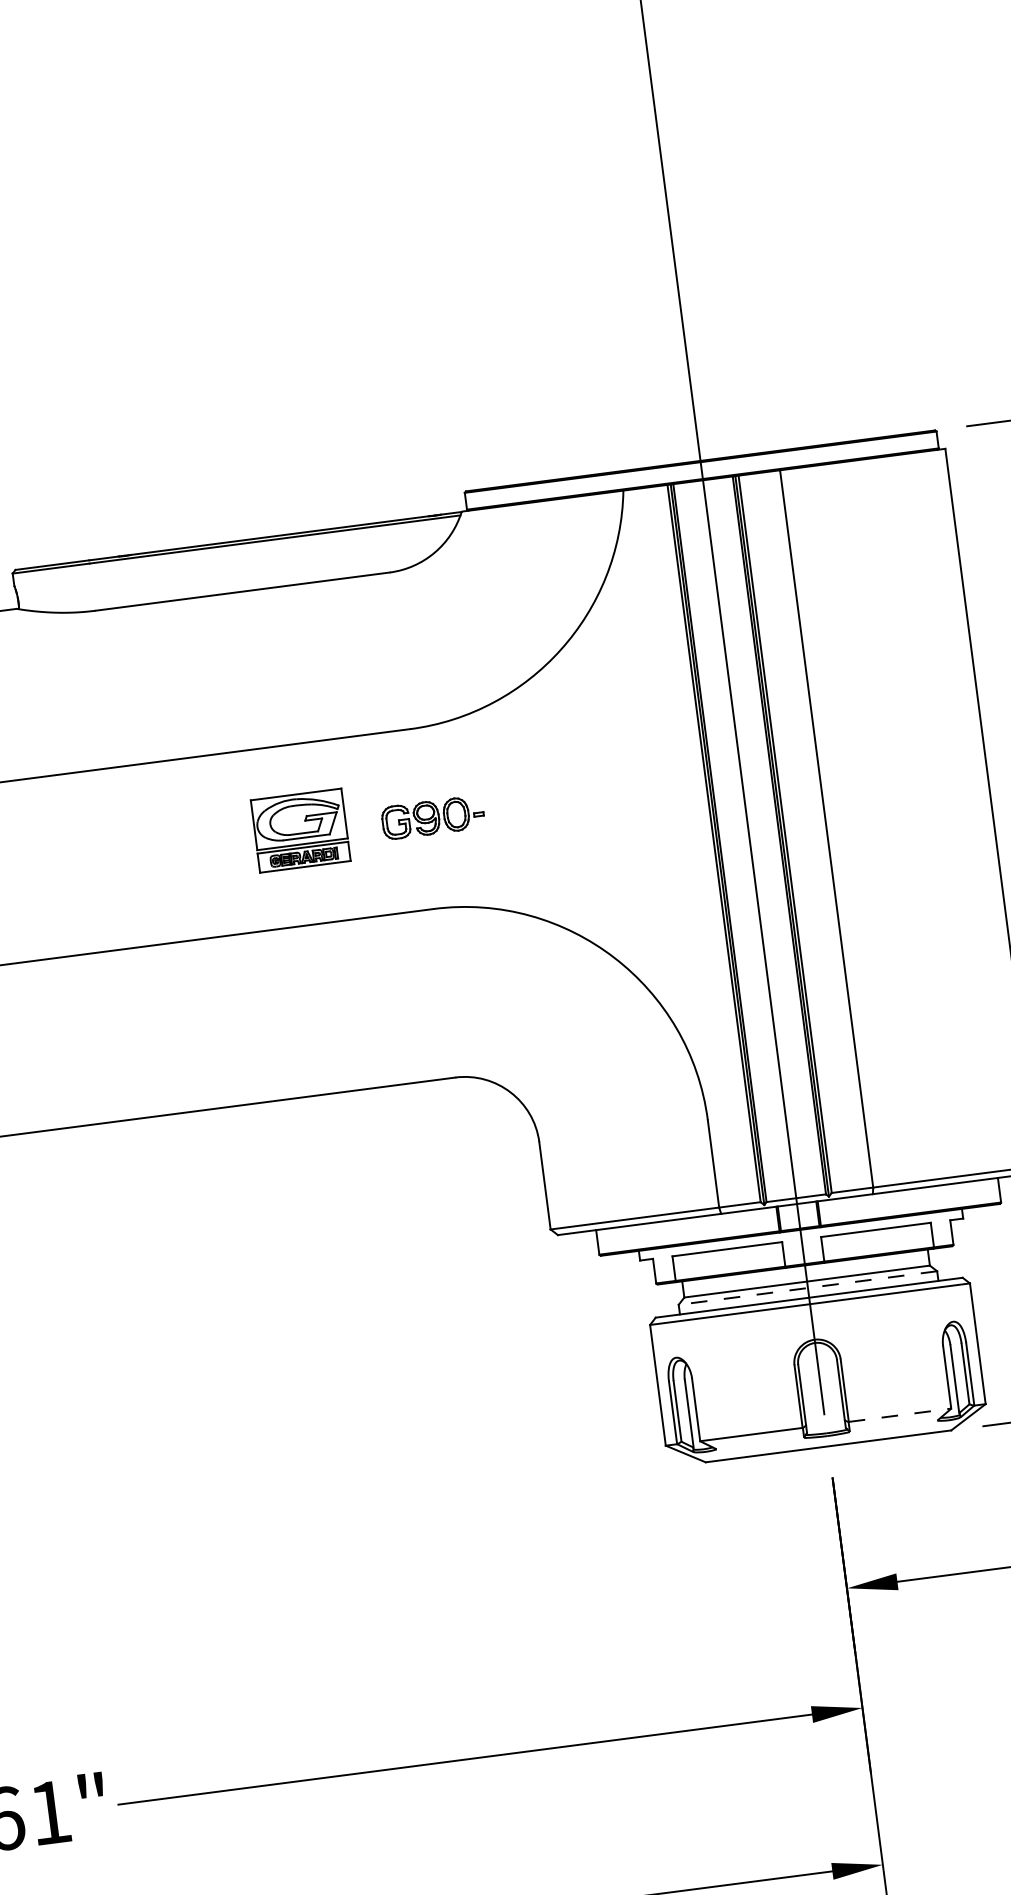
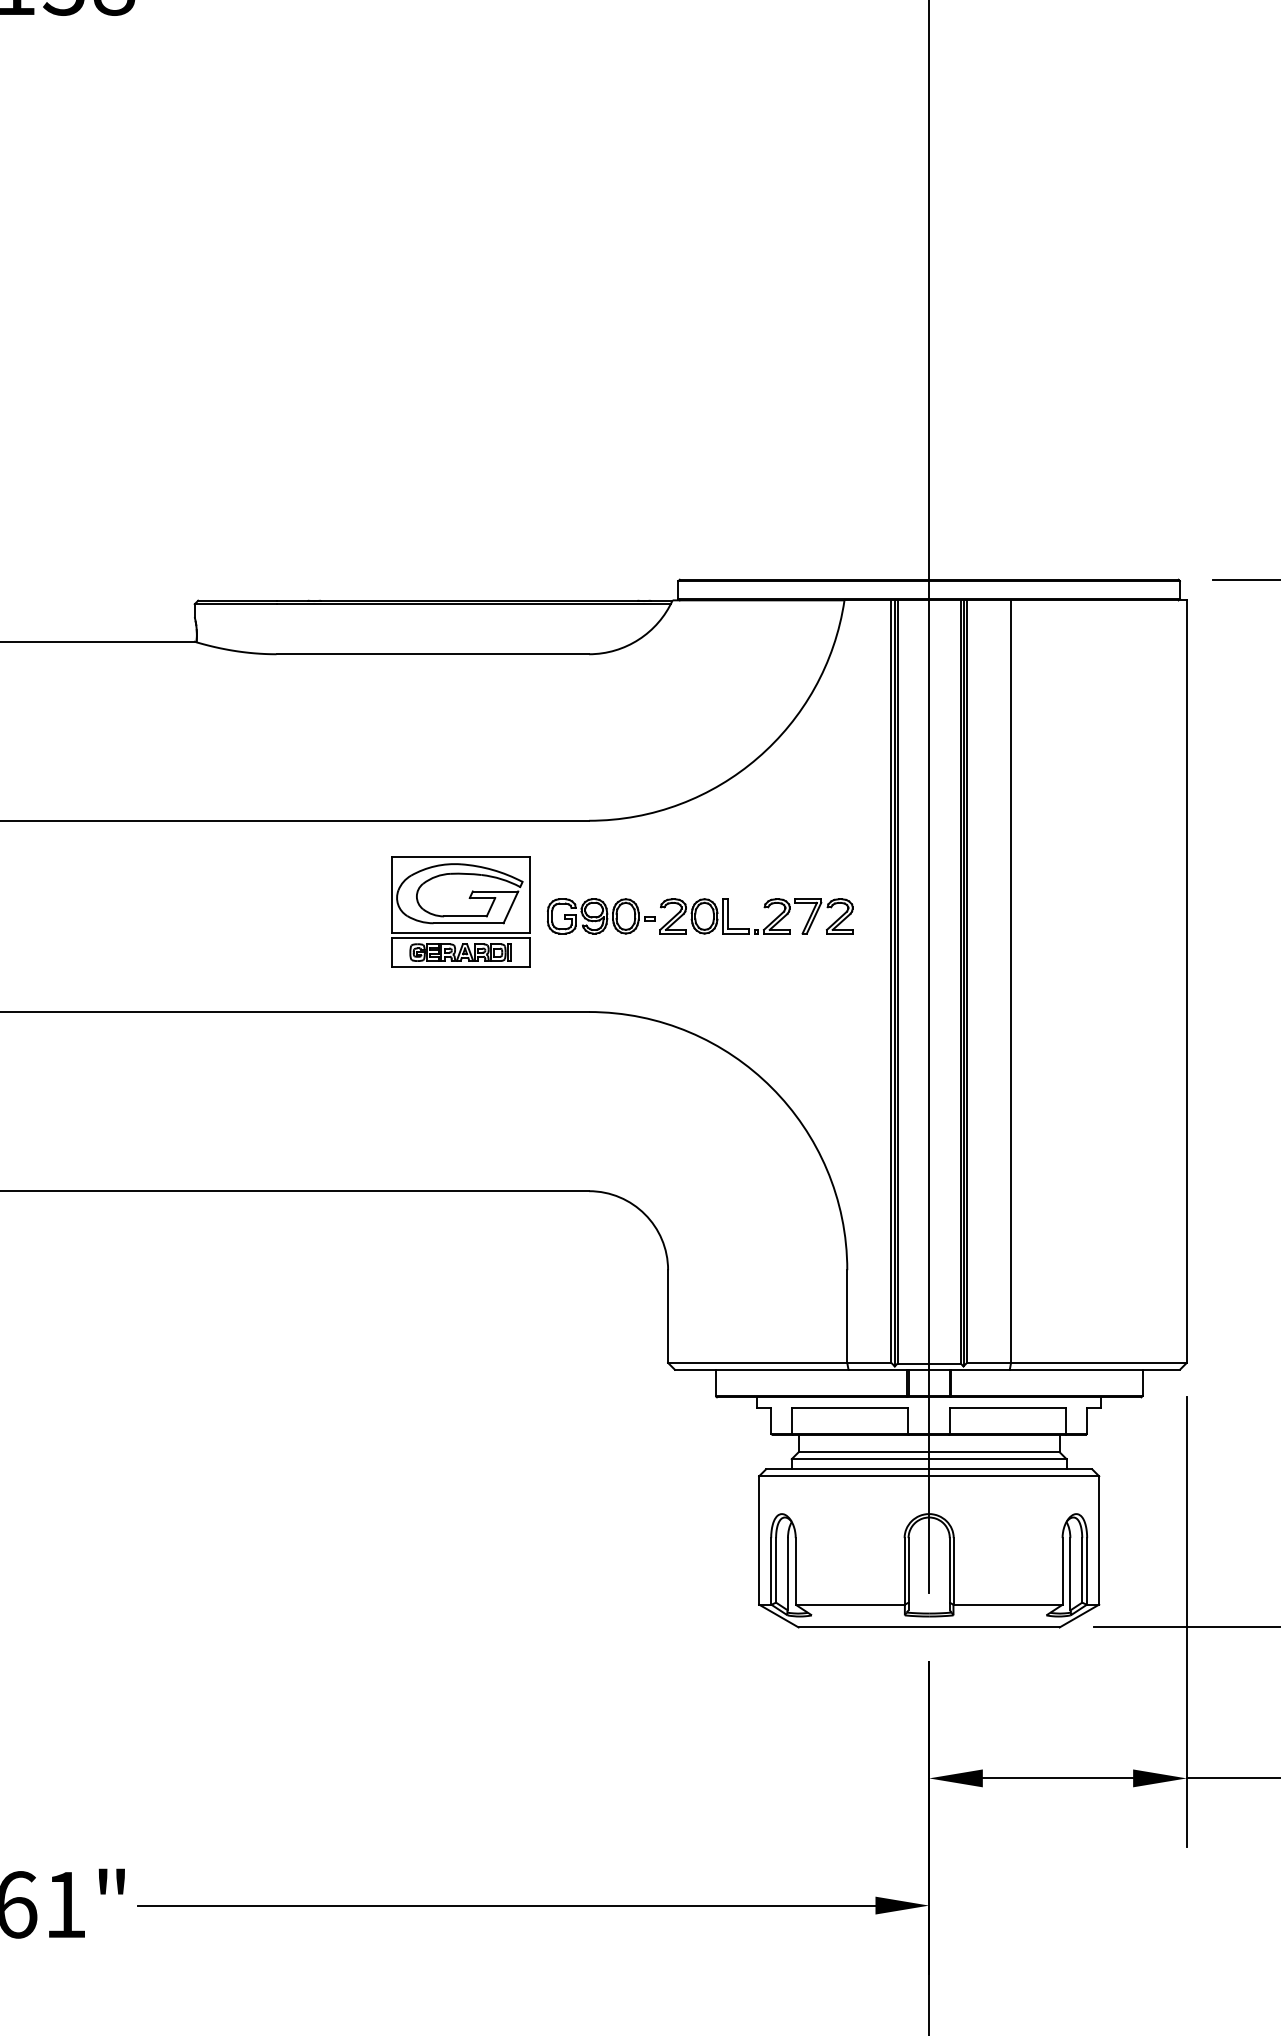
part: (585, 790) -> (764, 908), added
part: (300, 830) -> (460, 911), size x1.43
line: (807, 1288) -> (928, 1459), dashed -> solid
line: (900, 1415) -> (1008, 1604), dashed -> solid

